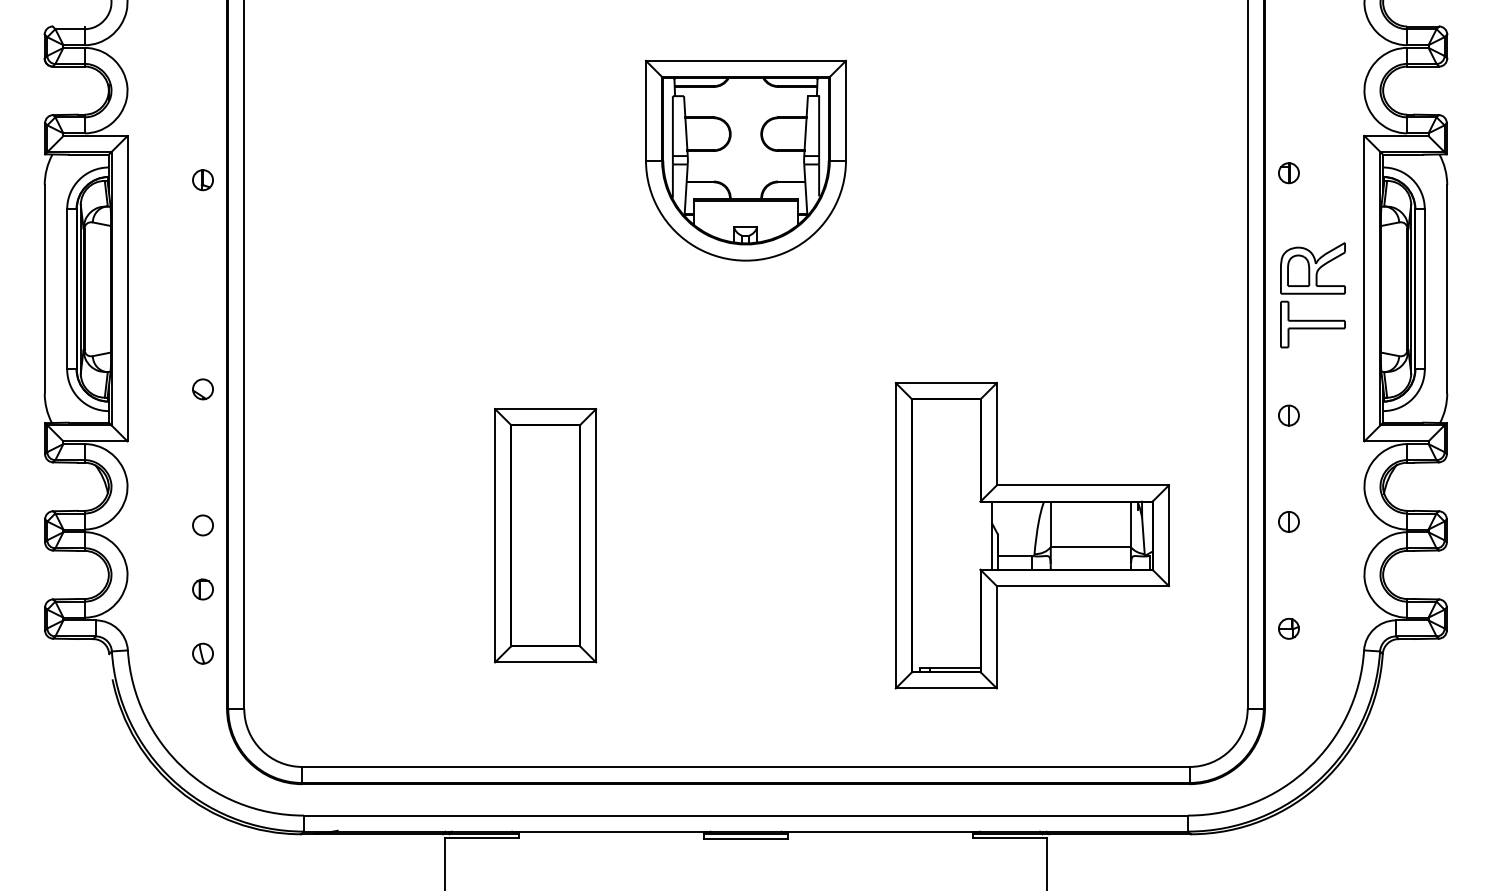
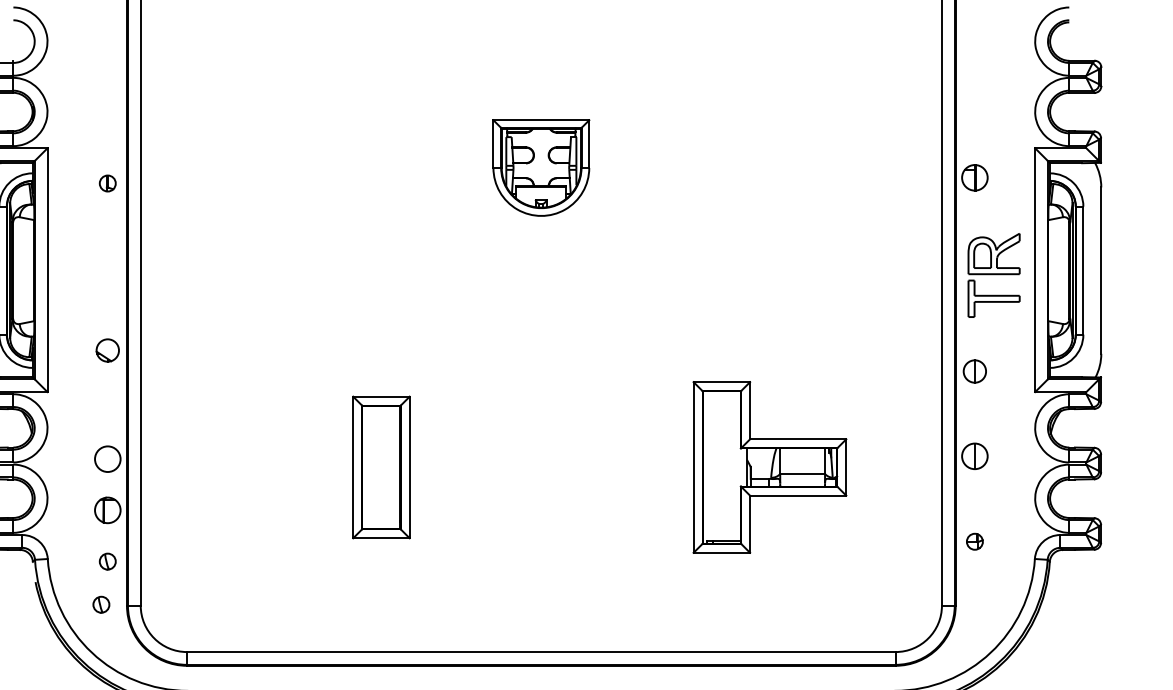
part: (745, 160) -> (540, 167), size x0.6
part: (1288, 173) -> (974, 178), size x1.6
part: (202, 389) -> (107, 350), size x1.4
part: (1288, 415) -> (974, 371), size x1.4
part: (1288, 521) -> (974, 456), size x1.6
circle: (202, 525) -> (107, 459), size x1.6
part: (545, 535) -> (381, 467), size x0.7
part: (1031, 535) -> (769, 467), size x0.7
part: (202, 589) -> (107, 510), size x1.6
part: (194, 707) -> (100, 604), added

